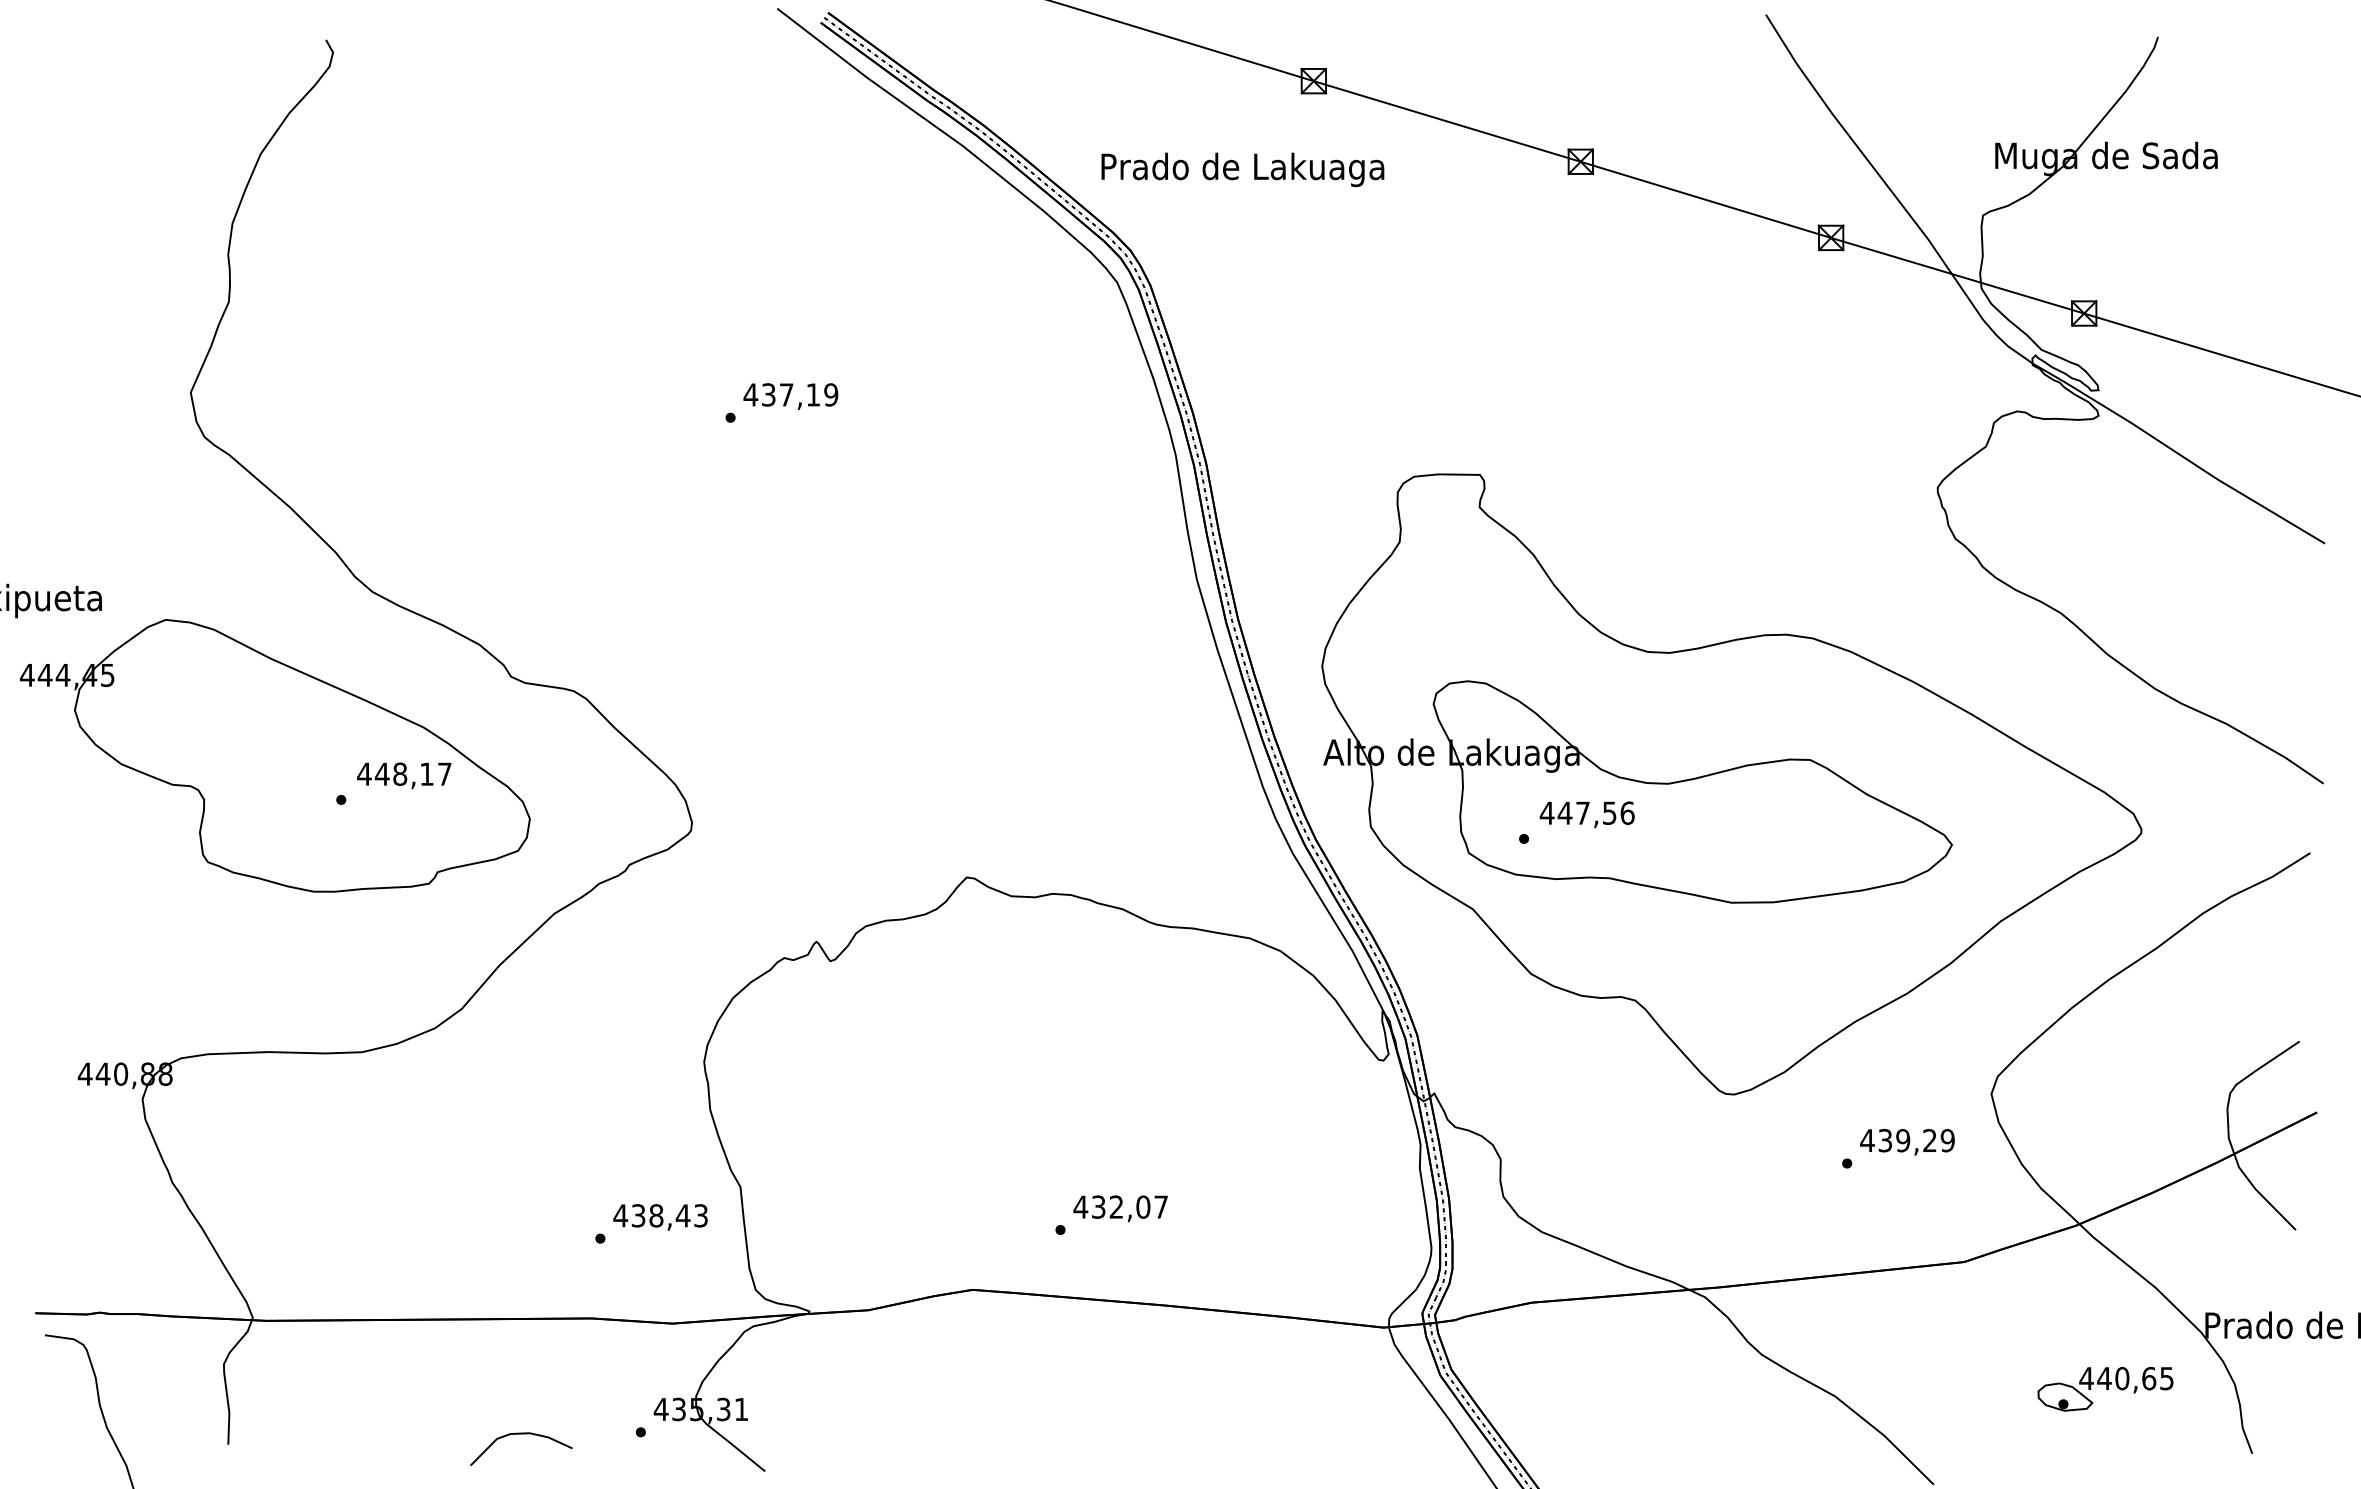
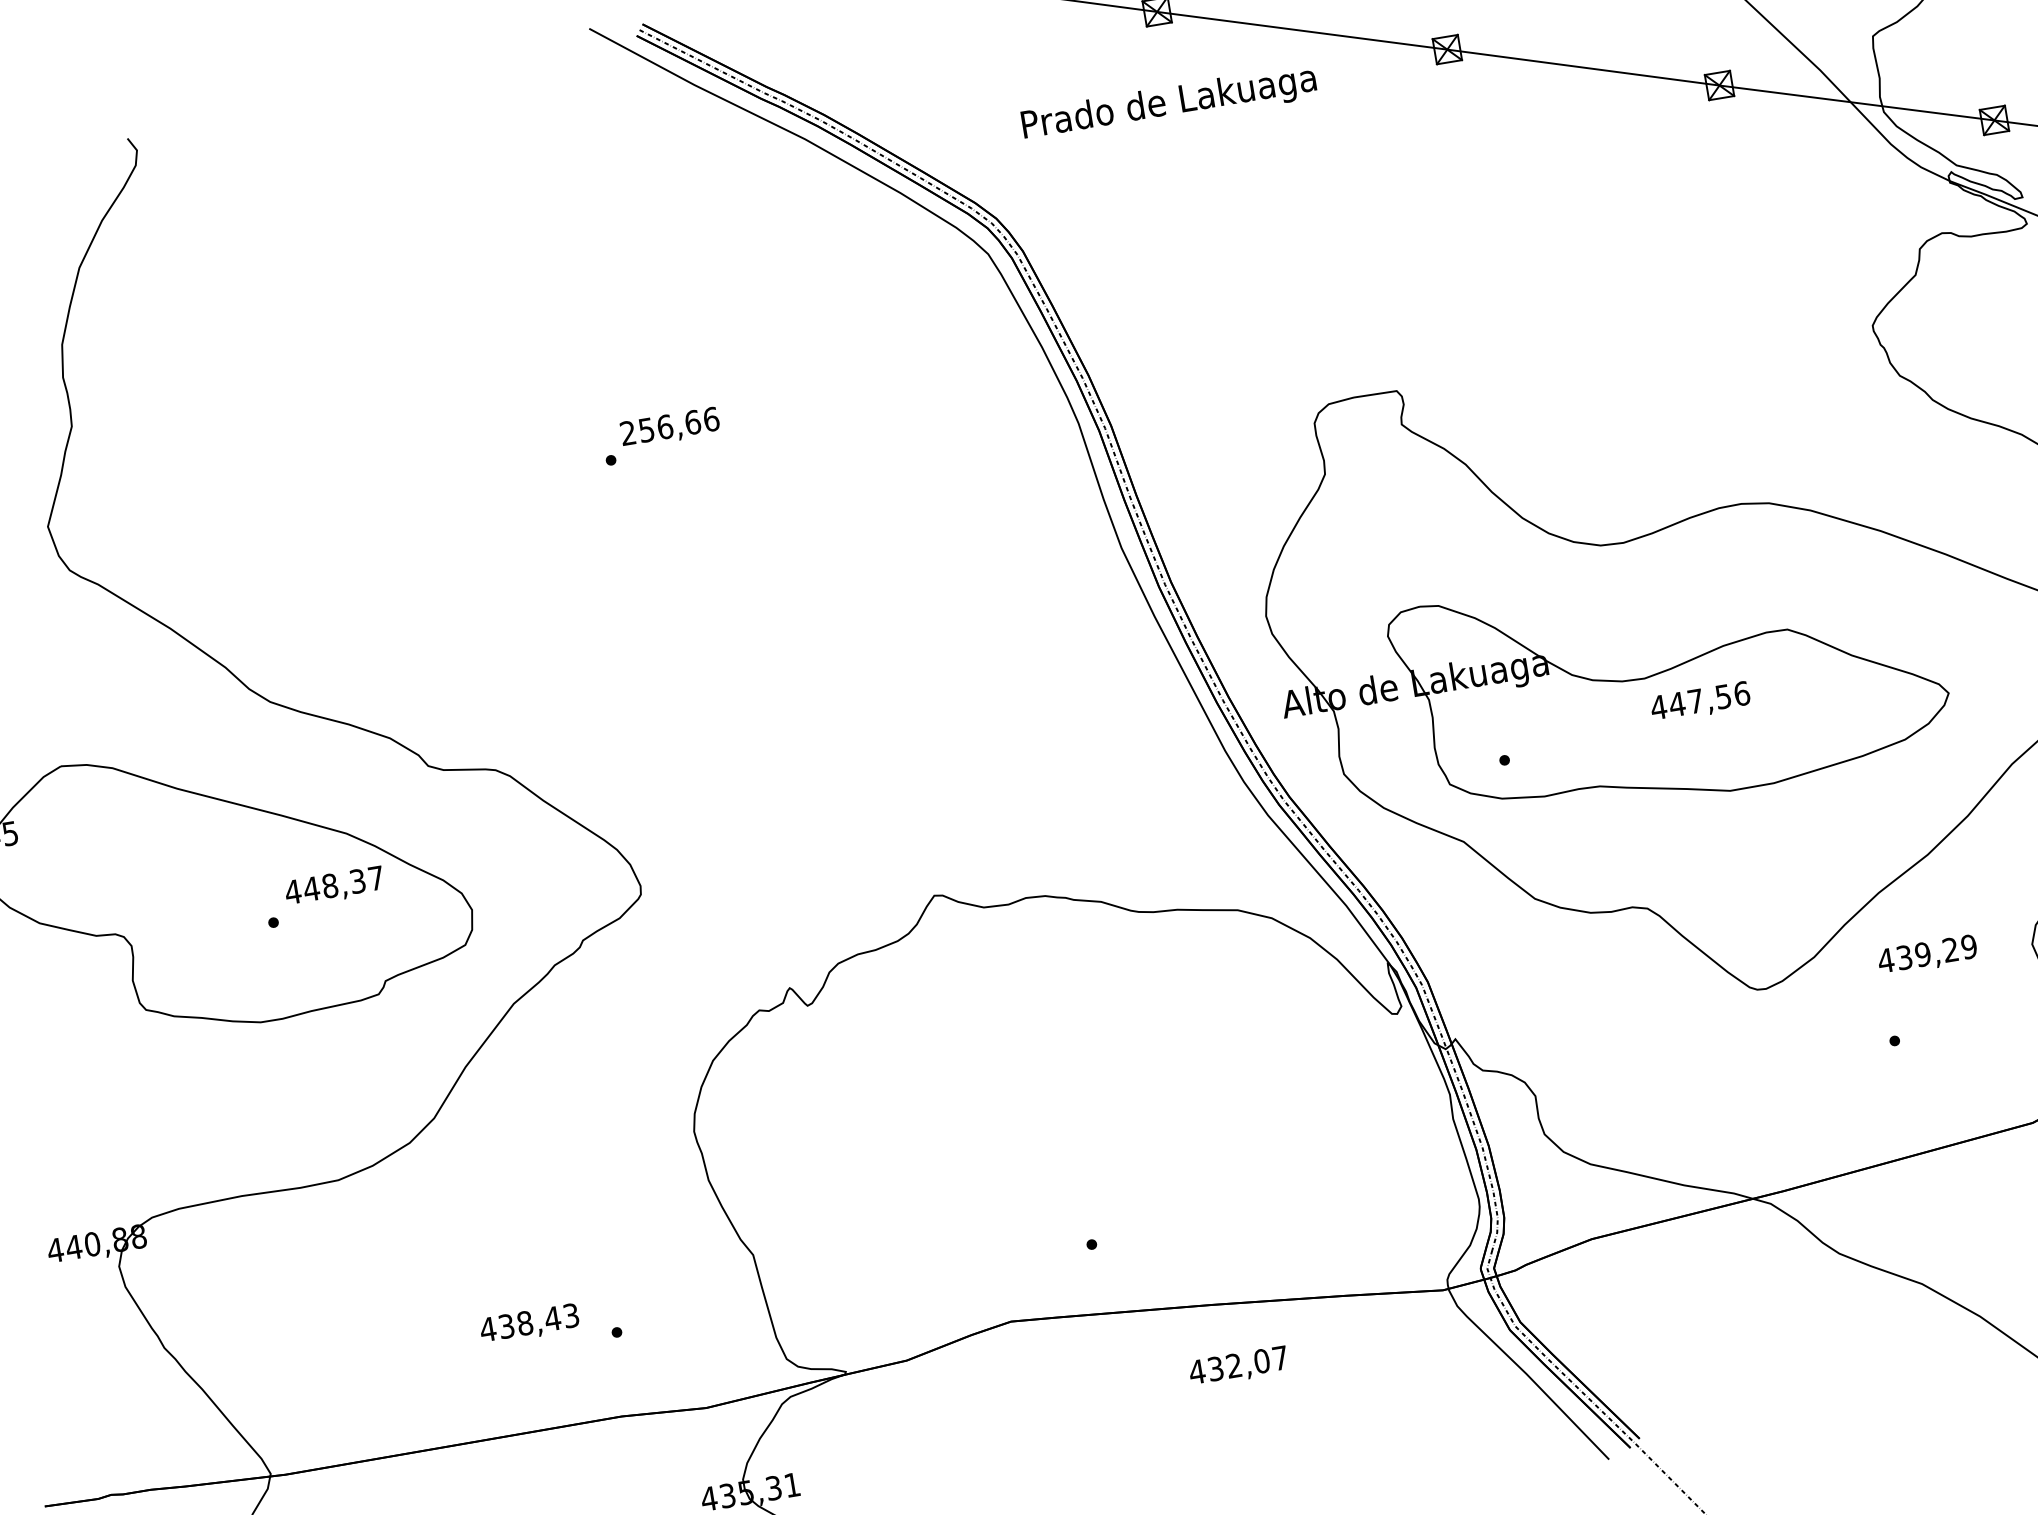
text: (1242, 169) -> (1168, 103), moved
text: (790, 394) -> (669, 425), 437,19 -> 256,66
text: (426, 773) -> (357, 880), 448,17 -> 448,37
text: (1586, 814) -> (1699, 702), moved
text: (1907, 1142) -> (1927, 955), moved
text: (1120, 1208) -> (1238, 1366), moved
text: (660, 1217) -> (529, 1324), moved

